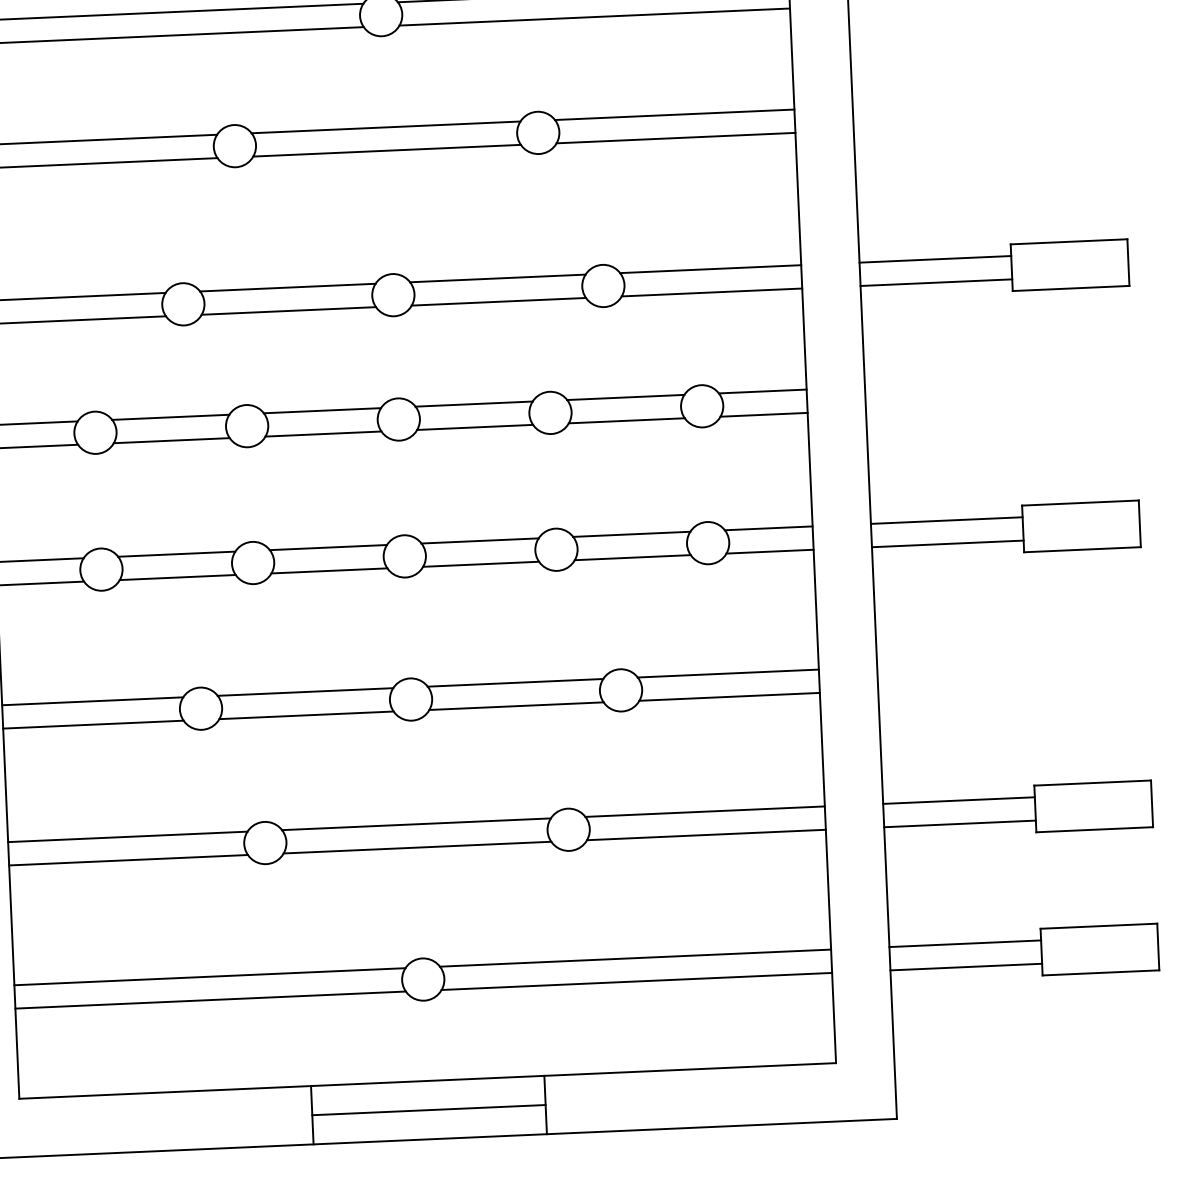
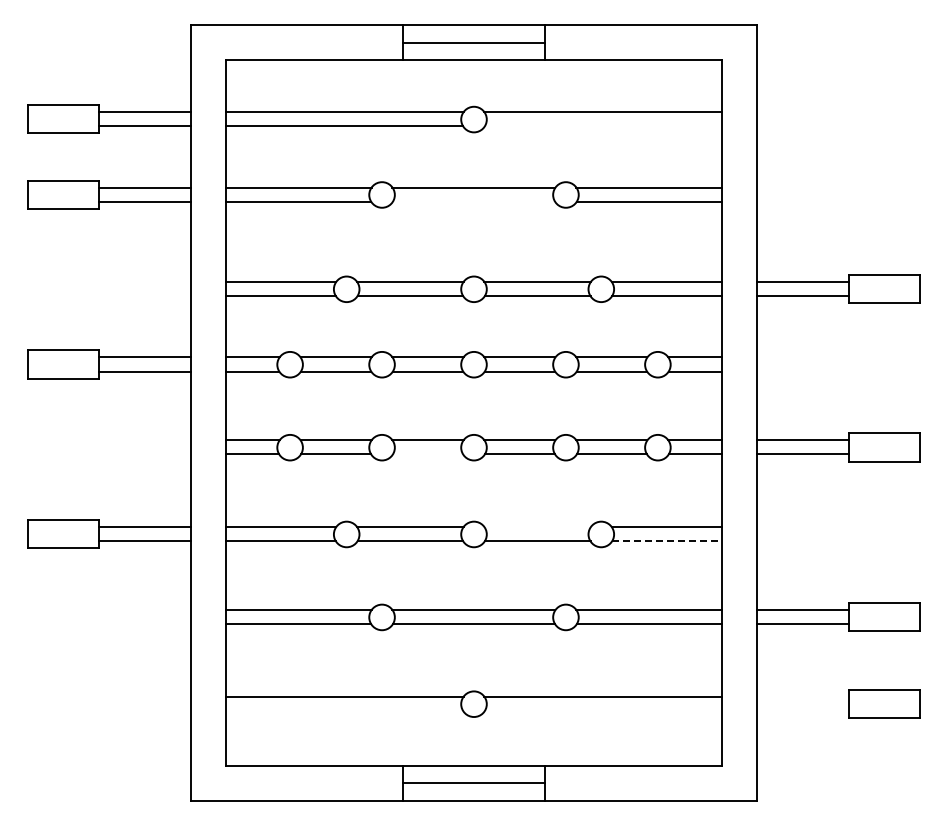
line: (593, 17) -> (602, 126), removed
line: (386, 150) -> (473, 201), removed
line: (328, 570) -> (427, 454), removed
line: (515, 683) -> (537, 527), removed
line: (729, 697) -> (666, 541), solid -> dashed
line: (964, 943) -> (802, 696), removed
line: (965, 967) -> (802, 711), removed
line: (635, 982) -> (602, 711), removed
line: (210, 1000) -> (344, 711), removed

